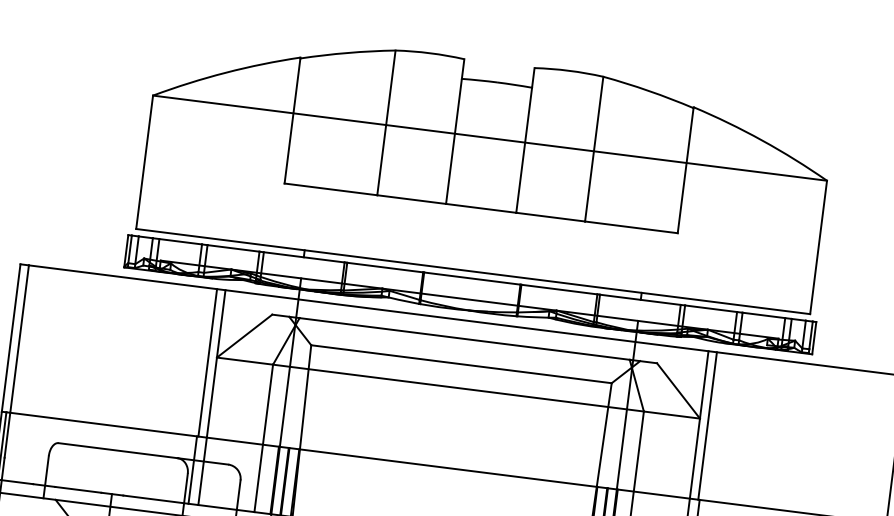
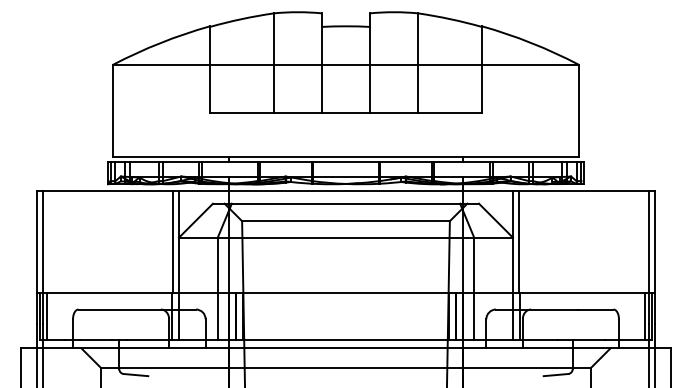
line: (12, 447) -> (47, 316), added

